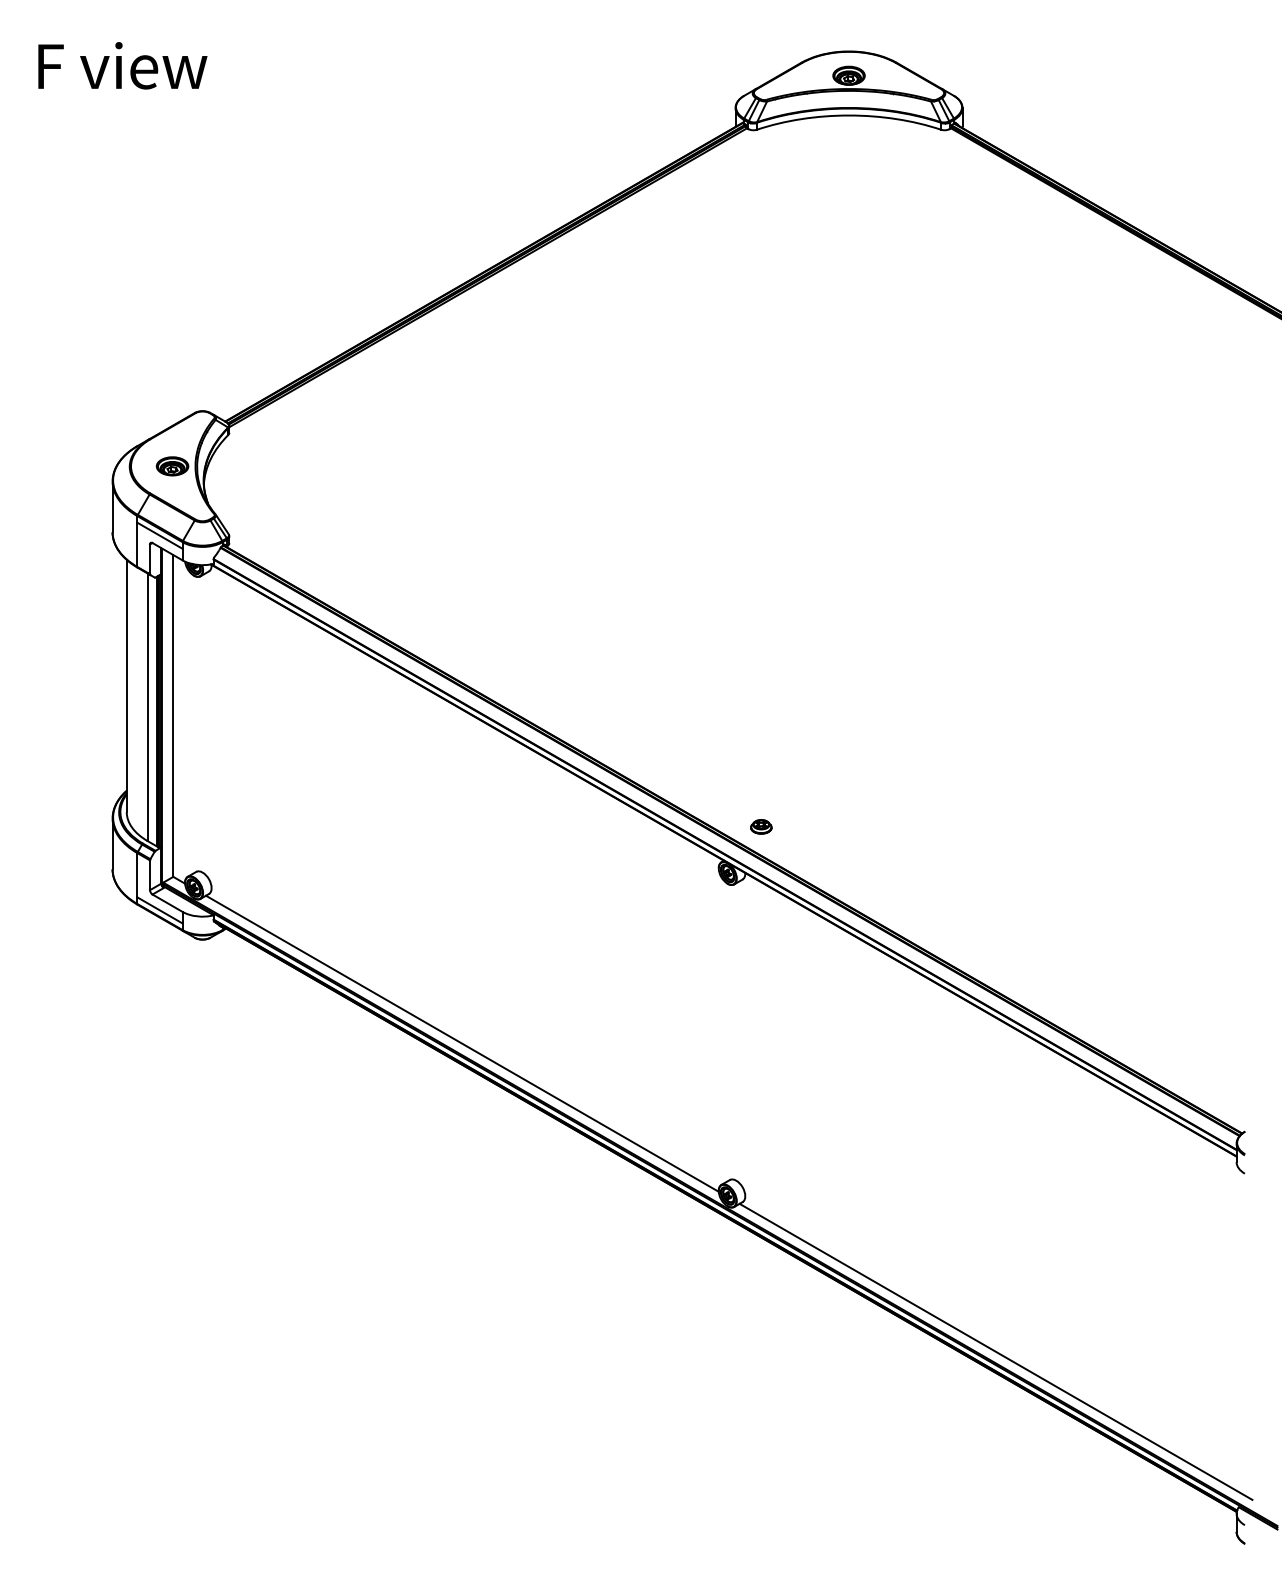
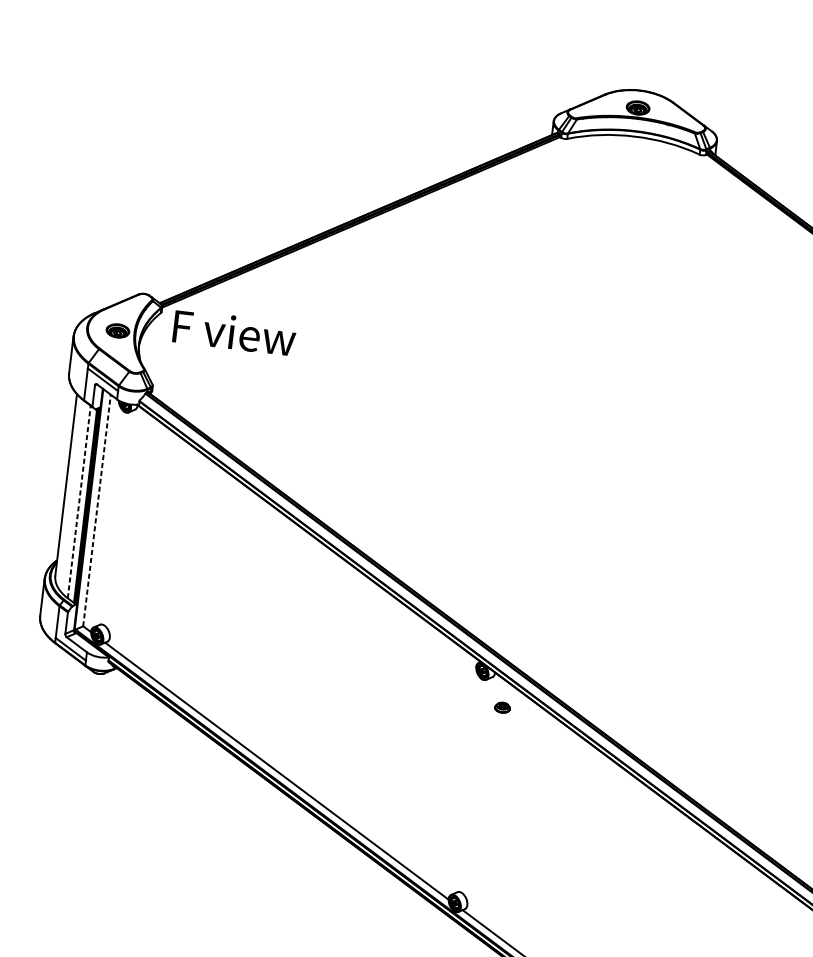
text: (122, 65) -> (234, 332), moved
line: (147, 707) -> (79, 502), solid -> dashed
line: (173, 715) -> (97, 510), solid -> dashed
part: (761, 826) -> (502, 707), moved

